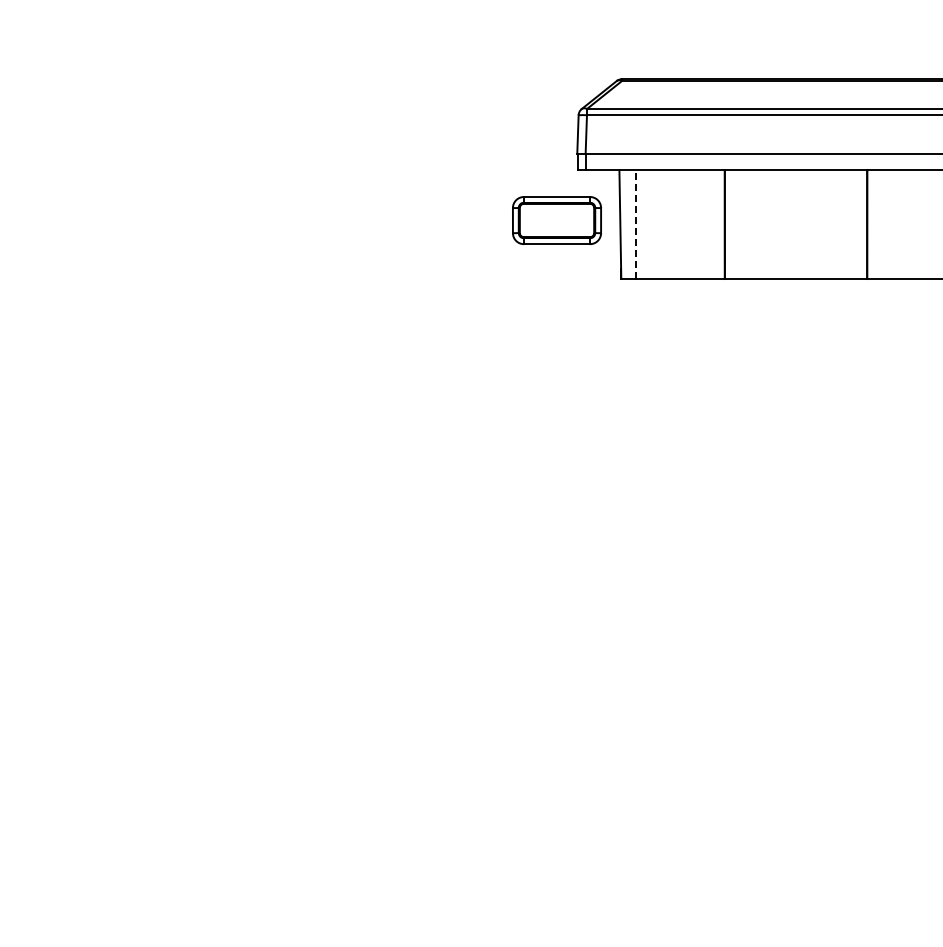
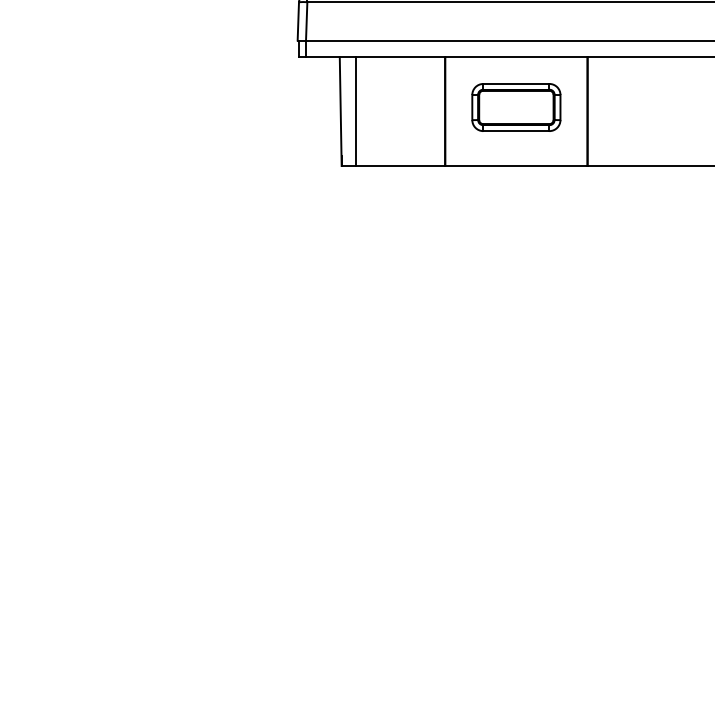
part: (557, 220) -> (516, 107), moved
line: (635, 224) -> (355, 111), dashed -> solid

